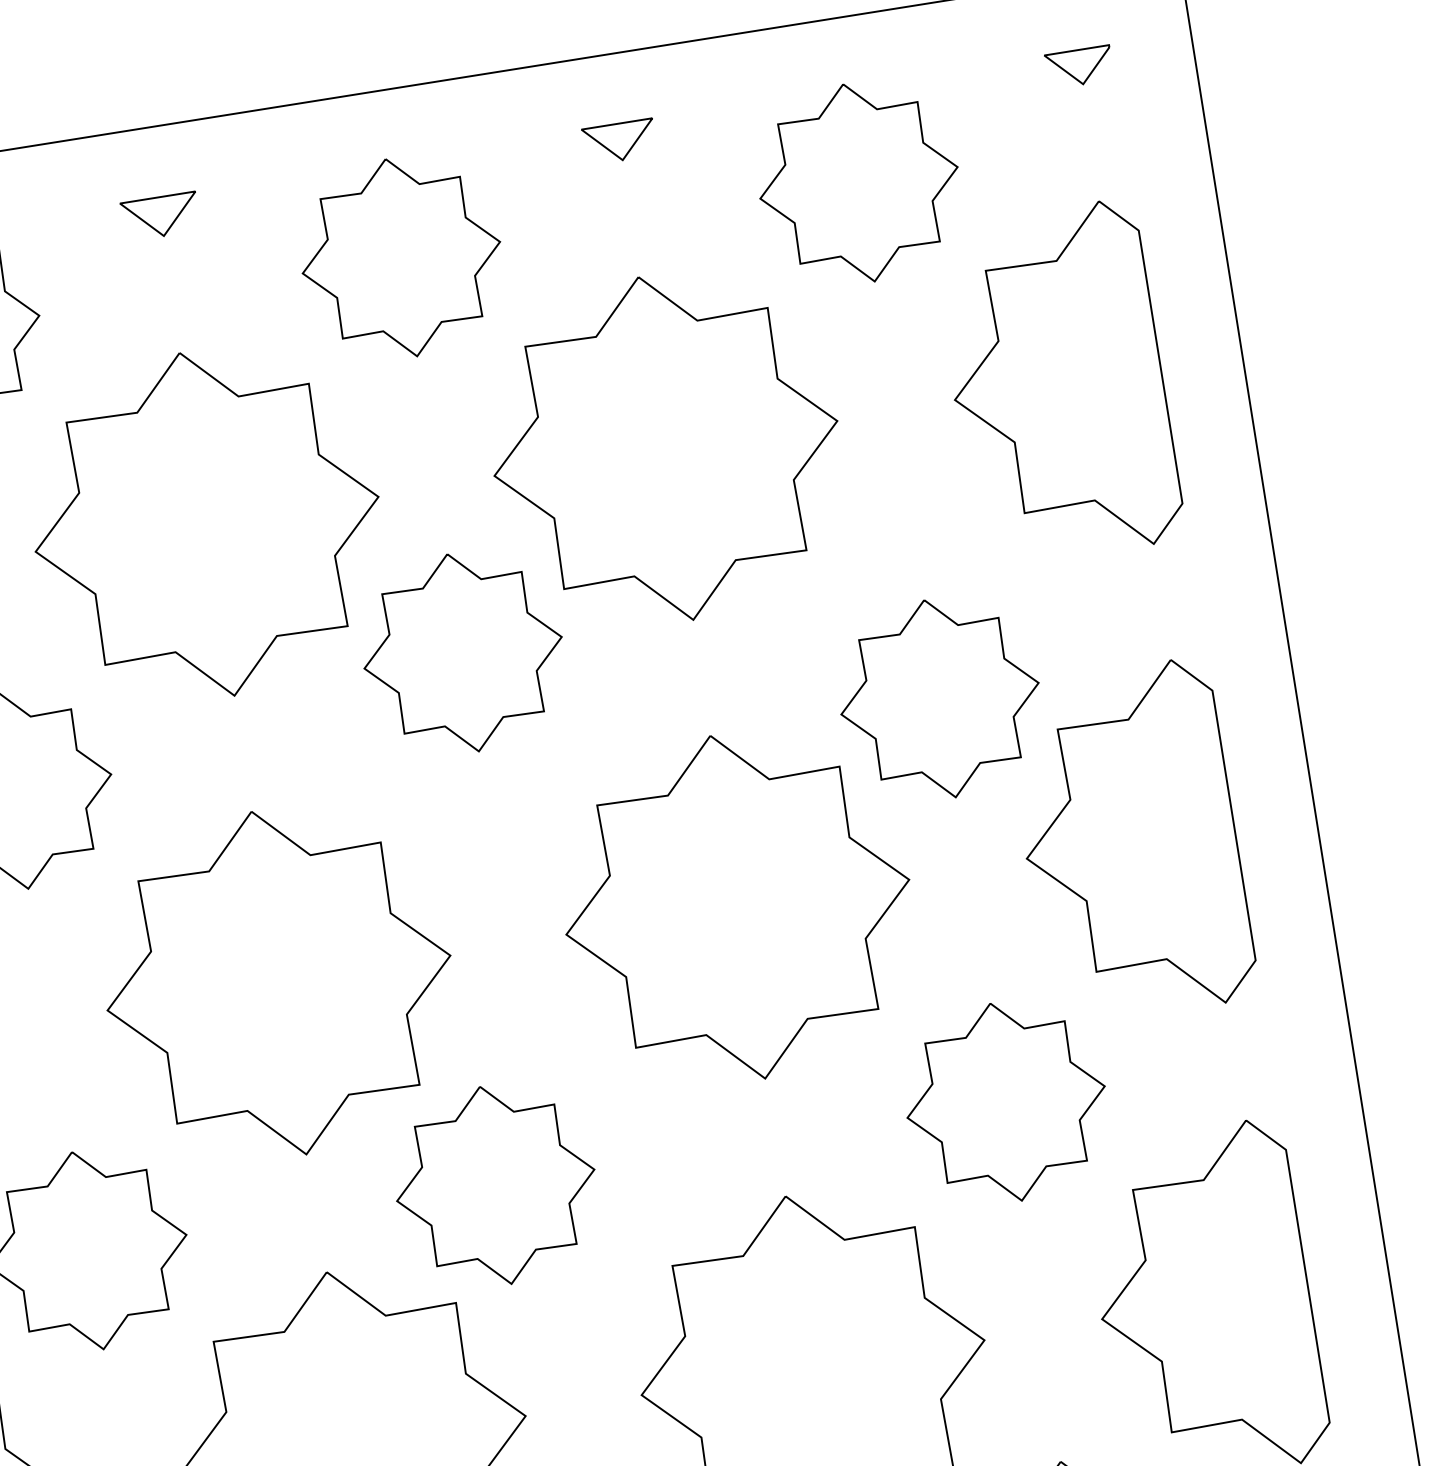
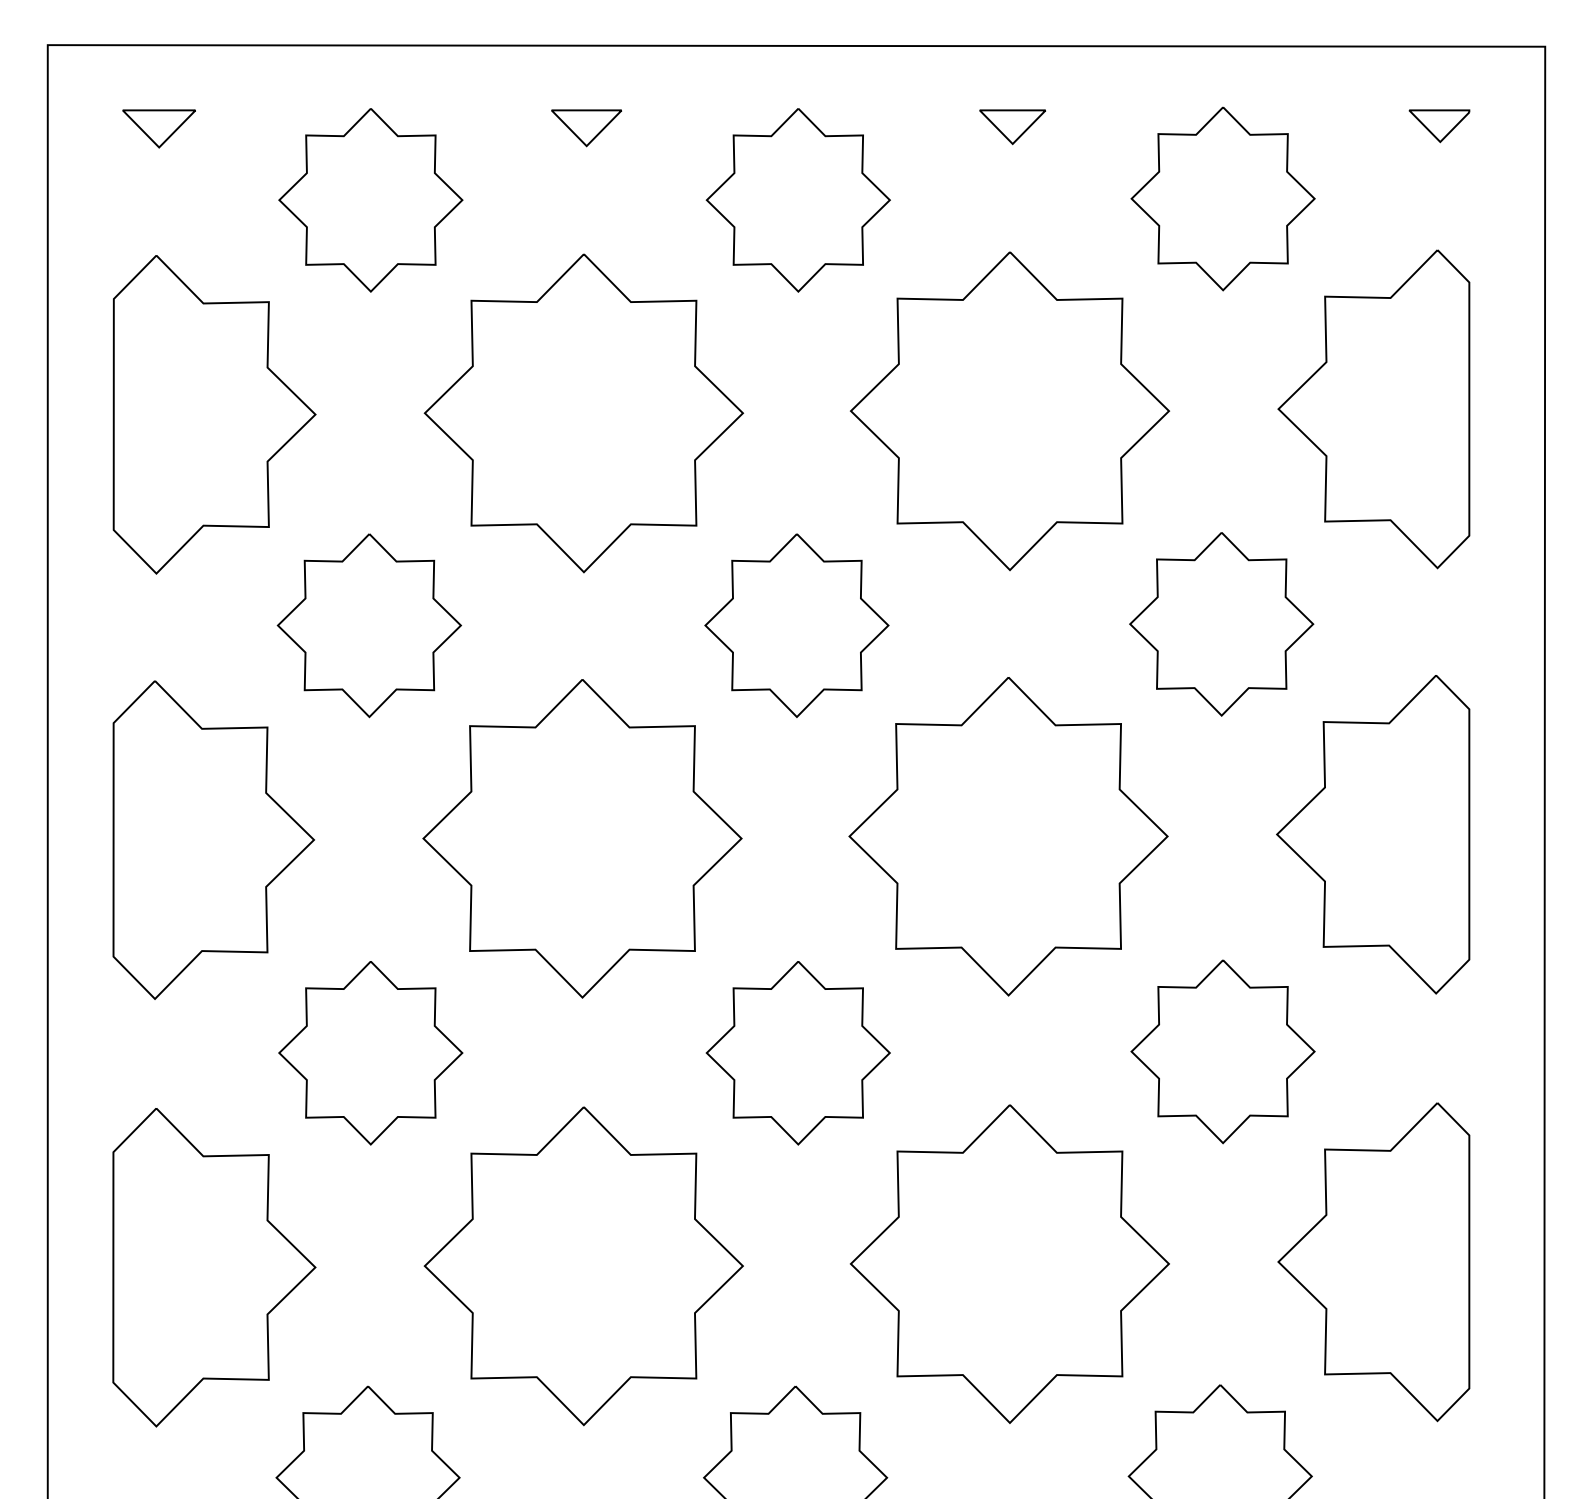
part: (462, 652) -> (796, 625), moved
part: (939, 699) -> (1221, 624), moved
part: (494, 1186) -> (797, 1053), moved

